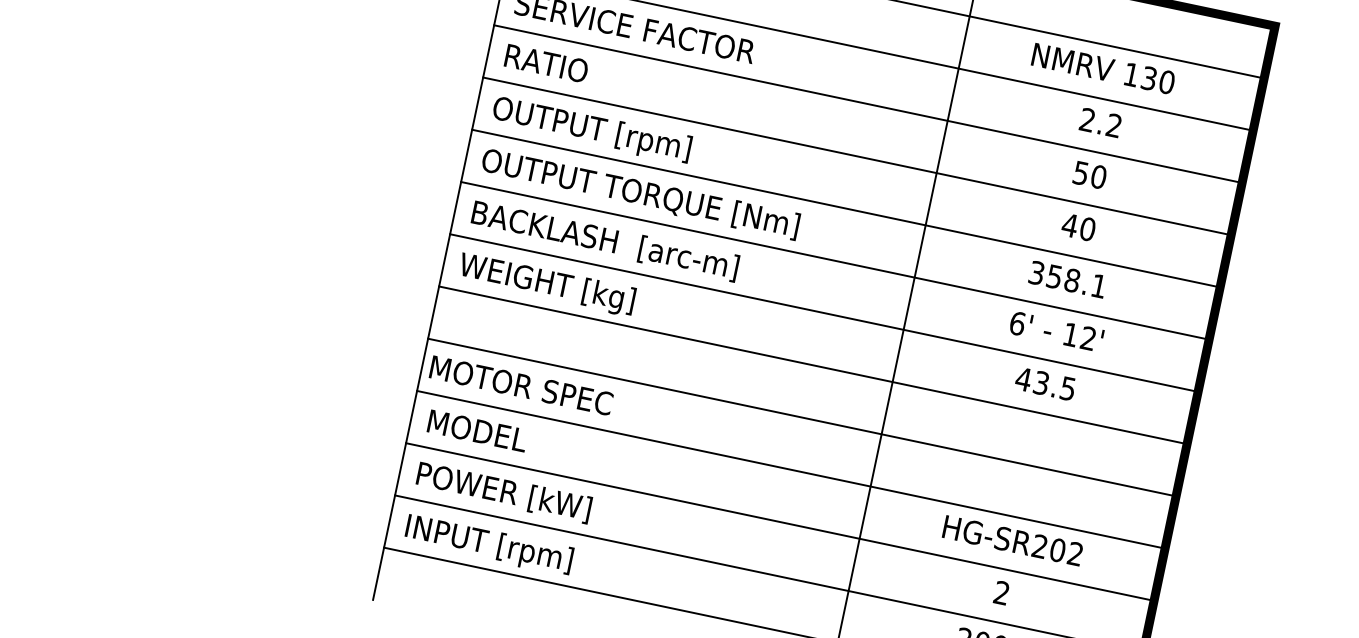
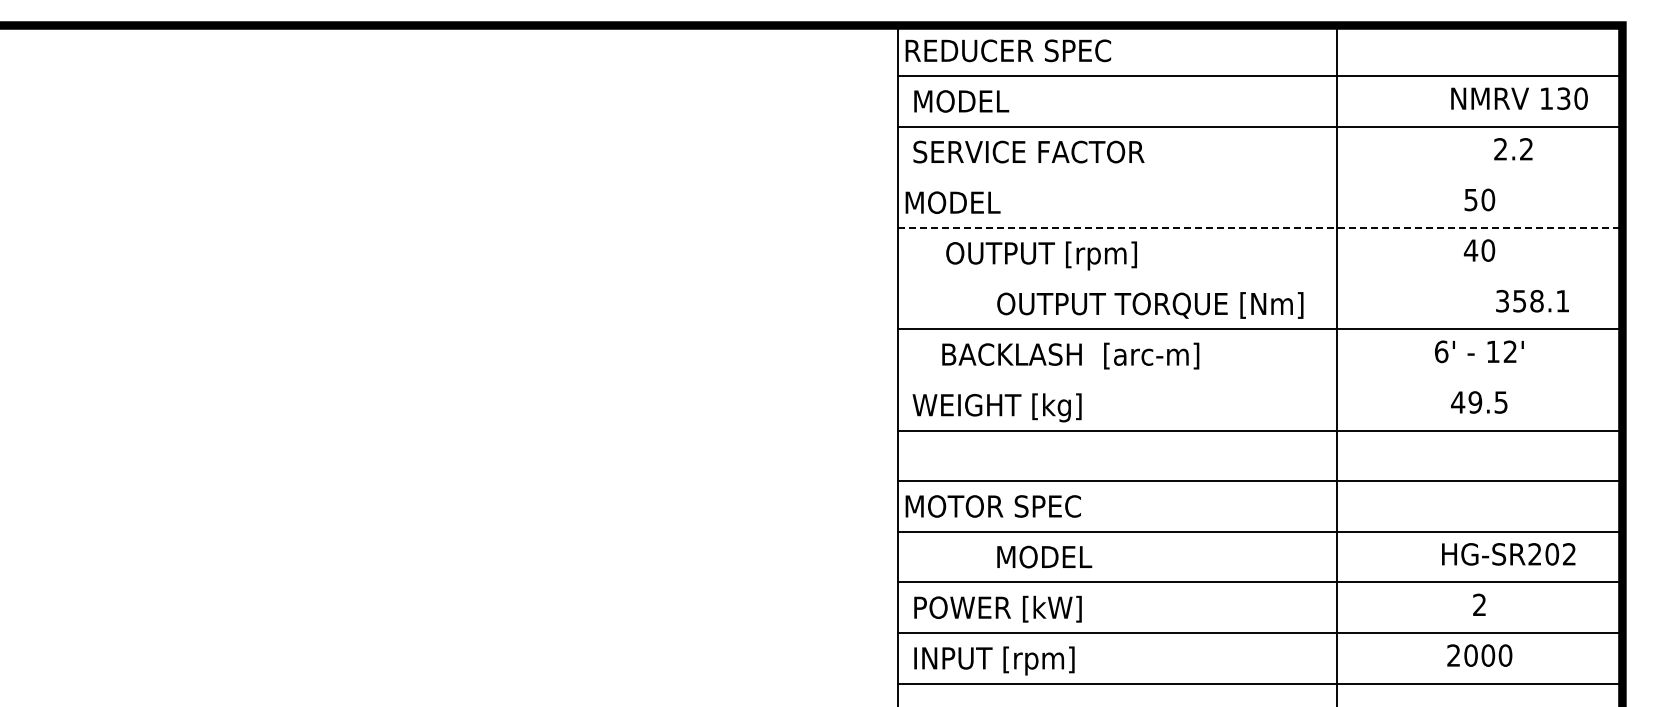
text: (545, 63) -> (952, 202), RATIO -> MODEL
text: (1103, 68) -> (1519, 98), moved
line: (867, 104) -> (1259, 177), removed
text: (1100, 123) -> (1513, 149), moved
text: (591, 130) -> (1041, 255), moved
line: (857, 156) -> (1260, 228), solid -> dashed
text: (640, 194) -> (1150, 305), moved
line: (845, 208) -> (1259, 278), removed
text: (605, 240) -> (1070, 355), moved
text: (1067, 279) -> (1532, 301), moved
line: (823, 312) -> (1259, 379), removed
text: (1041, 383) -> (1475, 402), 43.5 -> 49.5
text: (477, 430) -> (1044, 556), moved
text: (1012, 540) -> (1508, 554), moved

